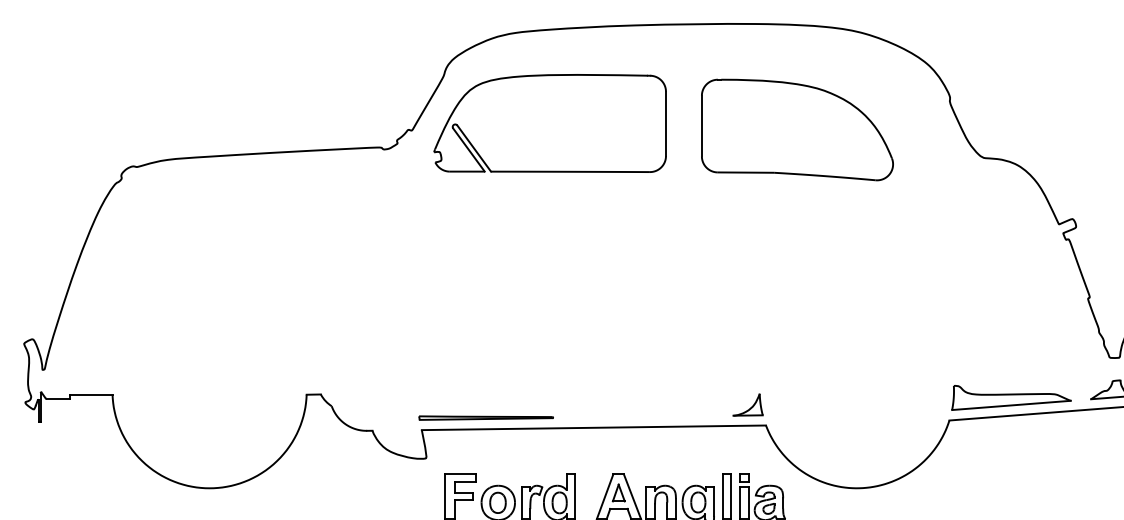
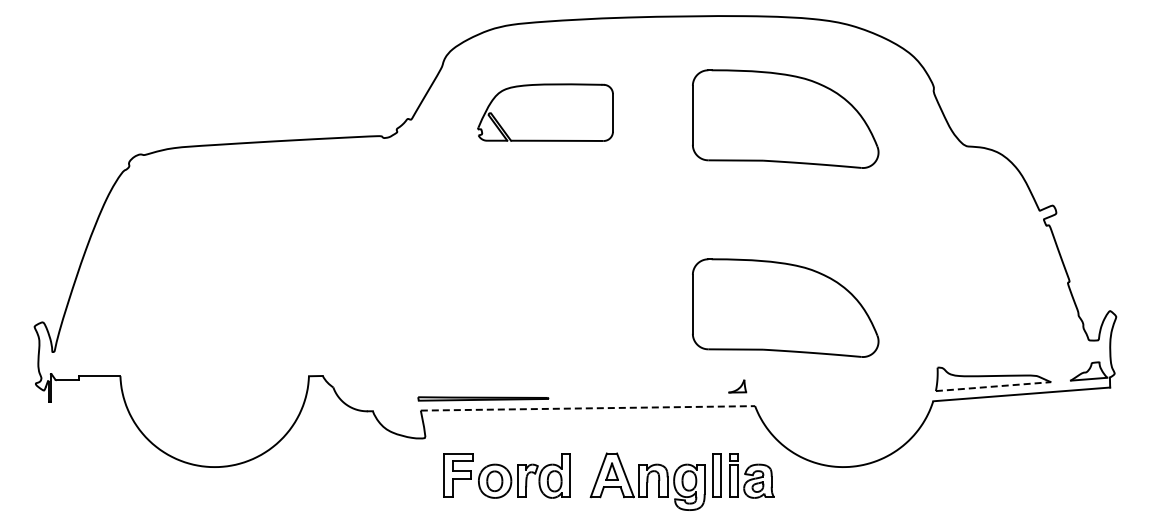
part: (550, 123) -> (545, 112), size x0.6
part: (797, 323) -> (785, 307), added
part: (747, 405) -> (737, 386), size x0.6
line: (1011, 405) -> (993, 386), solid -> dashed
line: (594, 427) -> (588, 408), solid -> dashed

